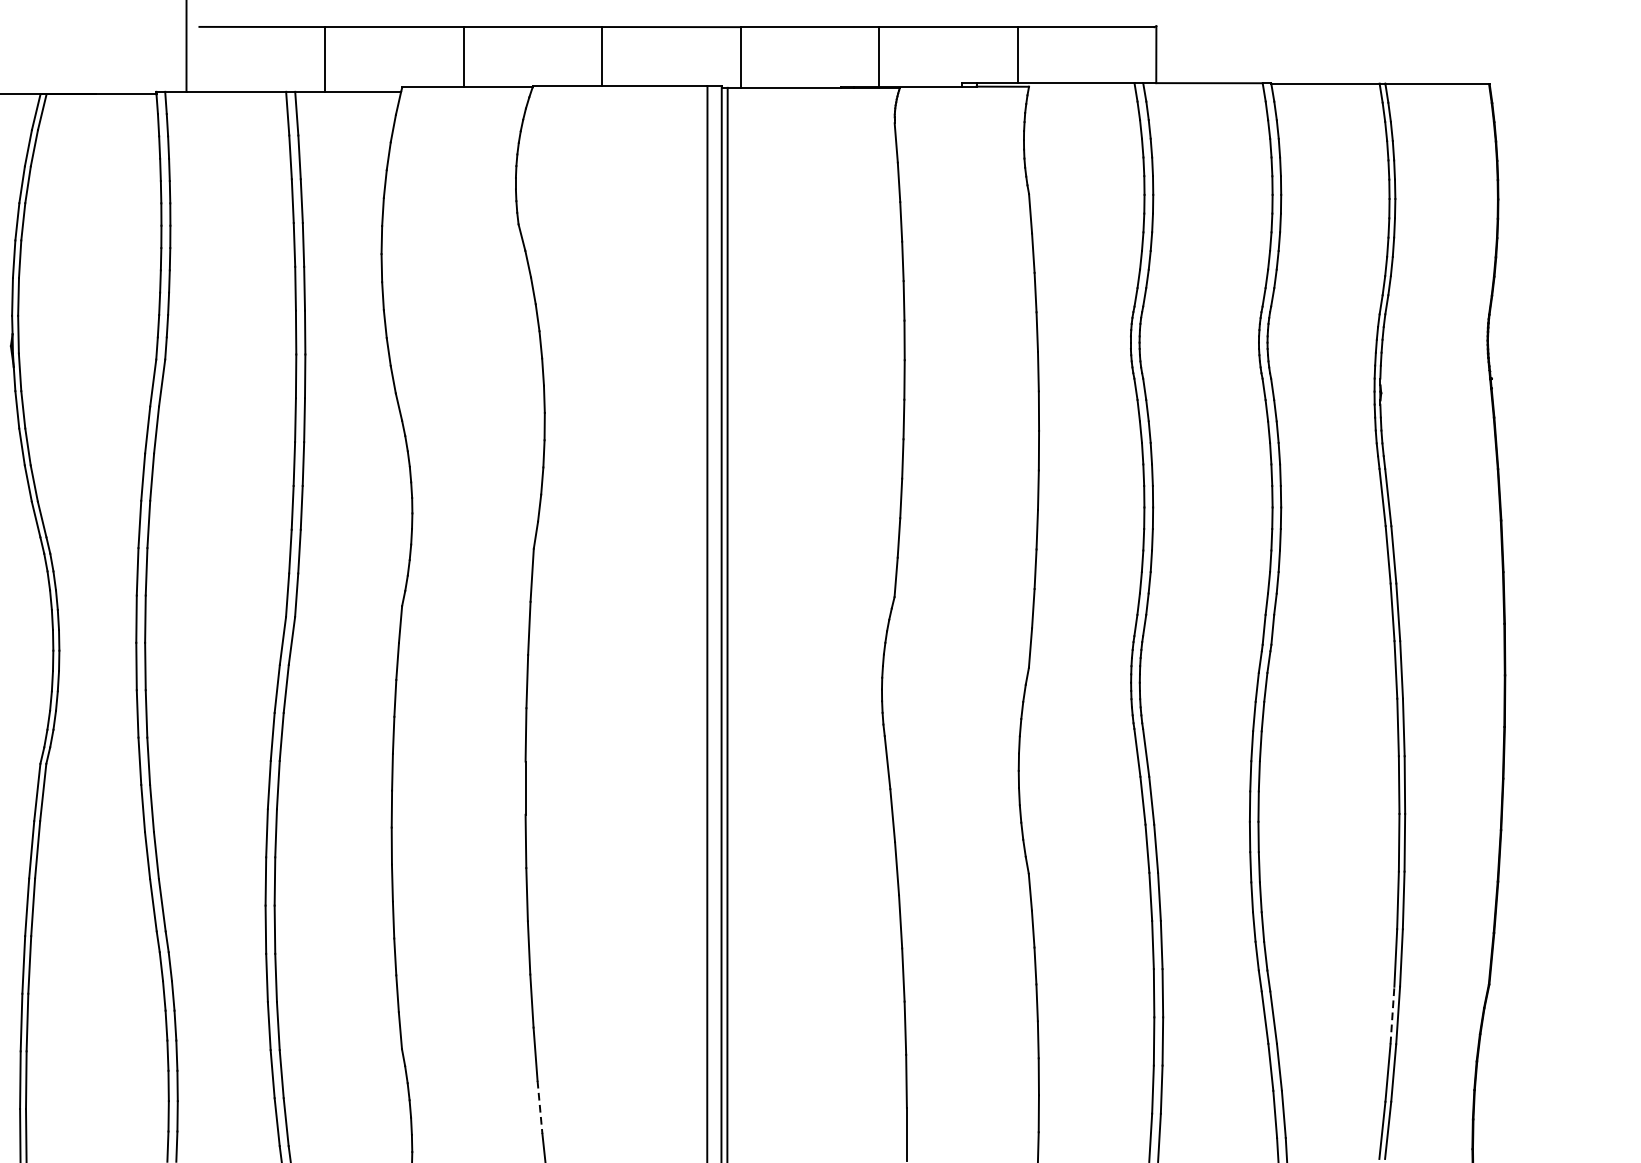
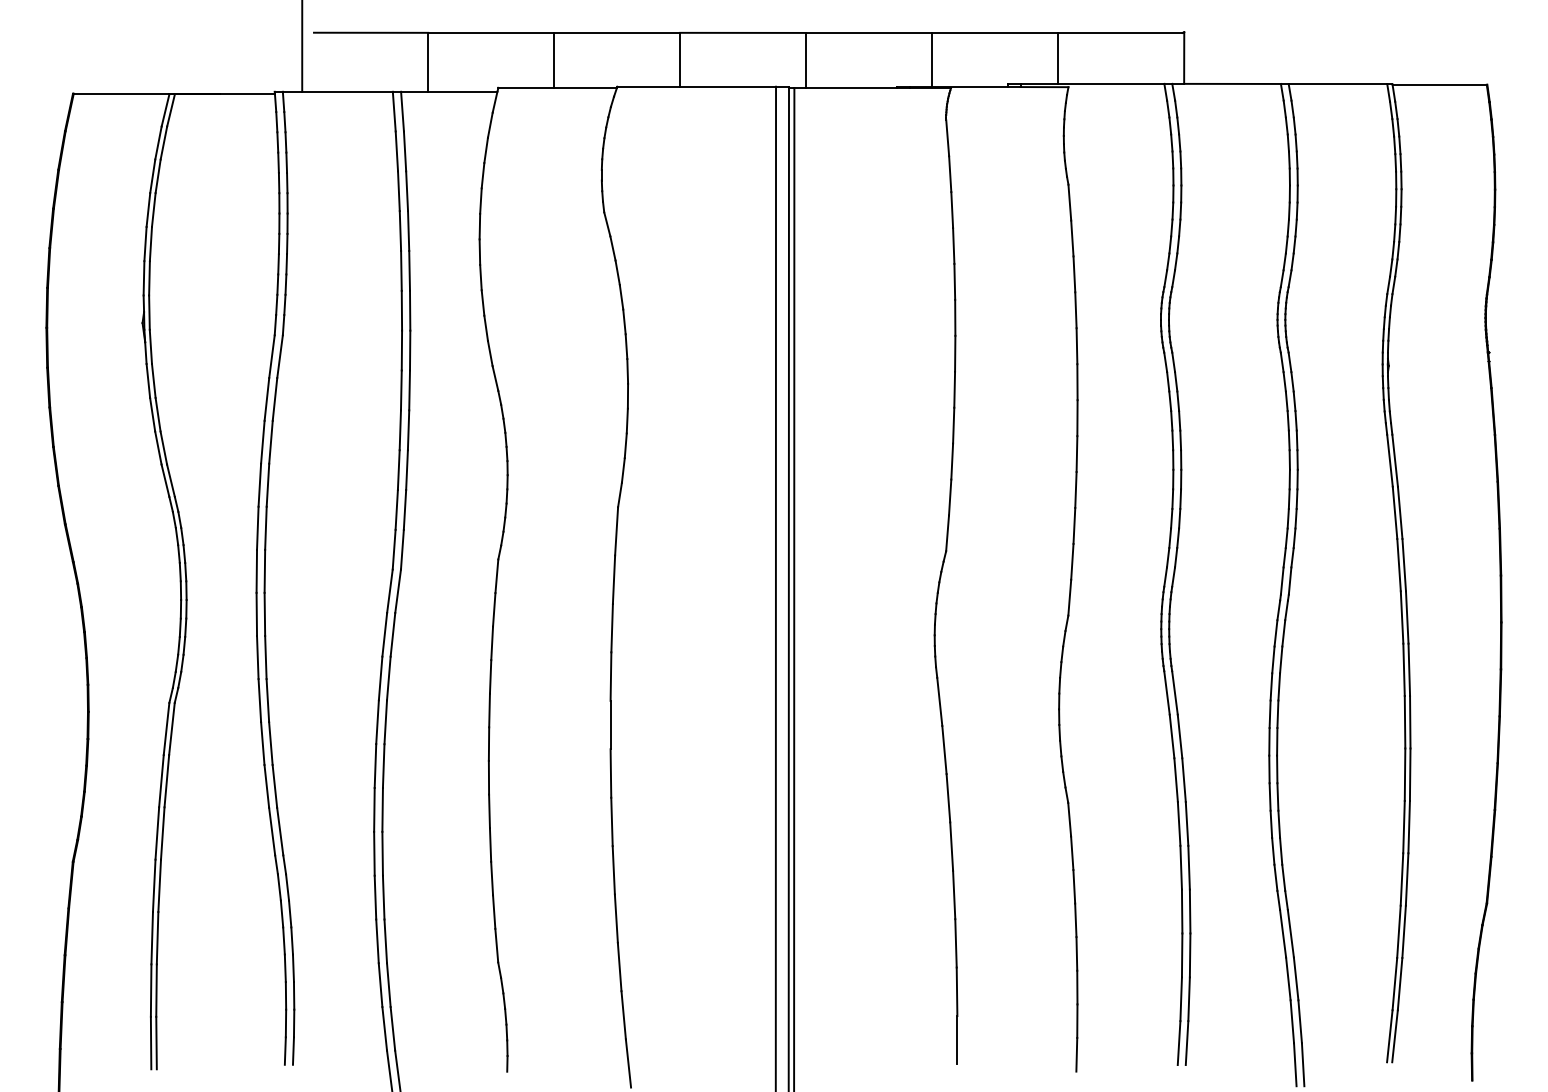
line: (1391, 1015) -> (1398, 931), dashed -> solid
line: (539, 1107) -> (623, 1015), dashed -> solid

